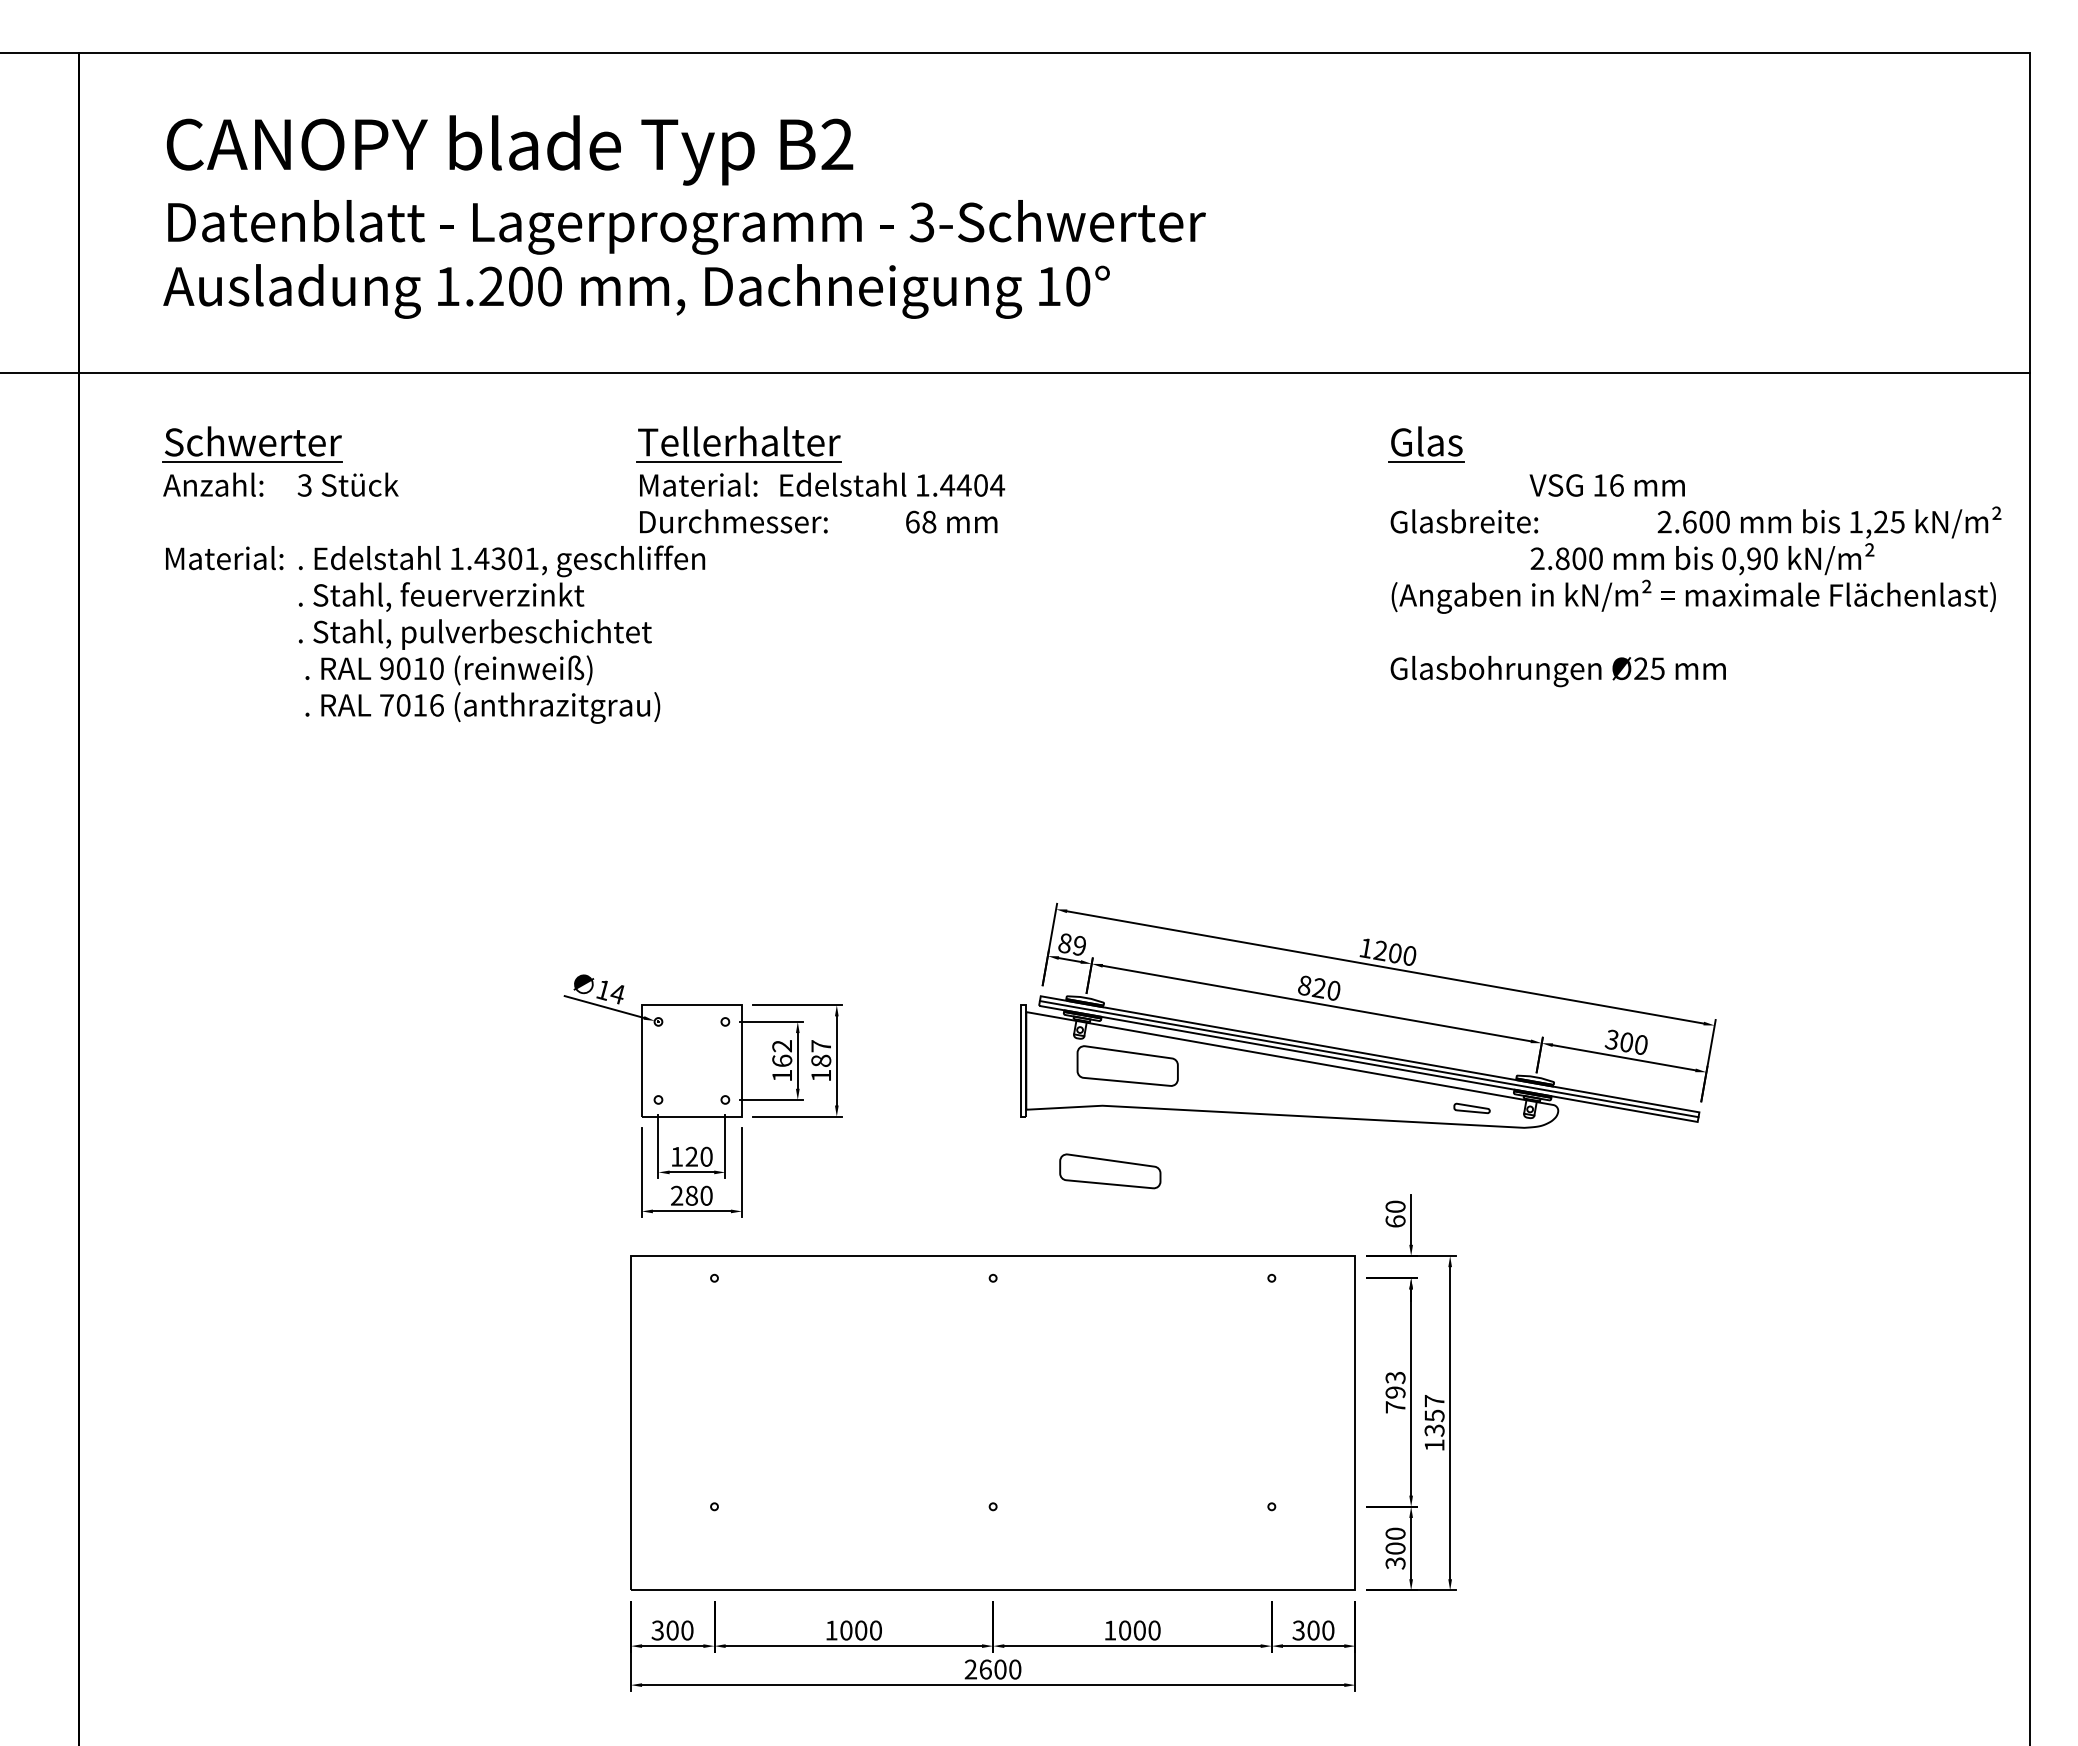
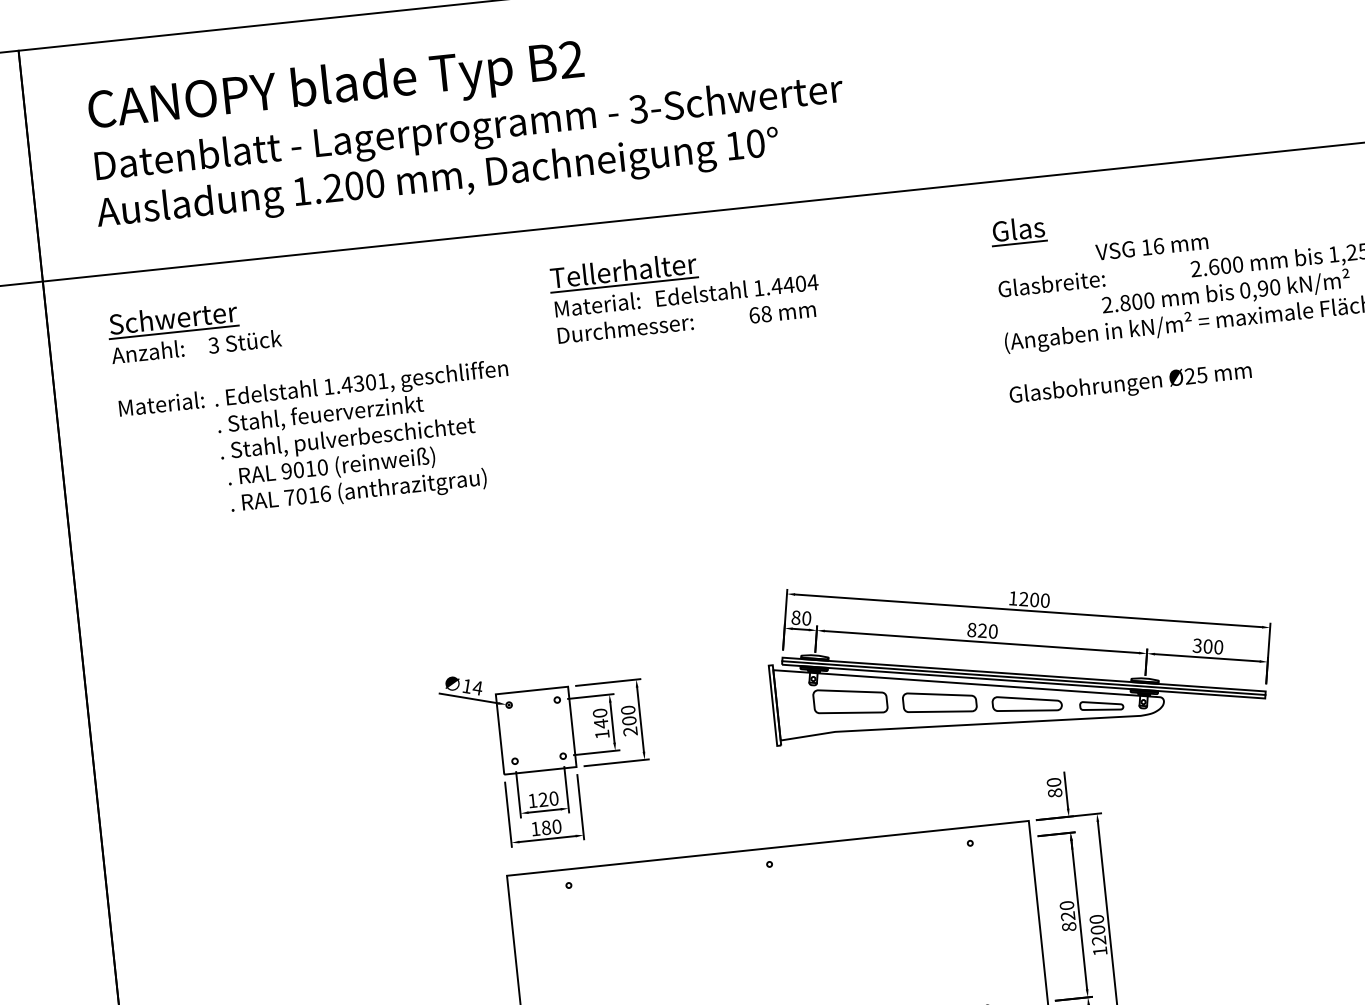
part: (820, 479) -> (684, 291), moved
text: (1079, 945) -> (806, 618), 89 -> 80
text: (782, 1053) -> (600, 718), 162 -> 140
text: (821, 1060) -> (629, 720), 187 -> 200
part: (1369, 1094) -> (1026, 703), added
part: (1471, 1108) -> (1101, 705), size x1.67
part: (1110, 1171) -> (939, 702), moved
text: (677, 1195) -> (535, 828), 280 -> 180
text: (1395, 1221) -> (1055, 793), 60 -> 80
text: (1395, 1392) -> (1068, 916), 793 -> 820
text: (1434, 1415) -> (1097, 929), 1357 -> 1200

